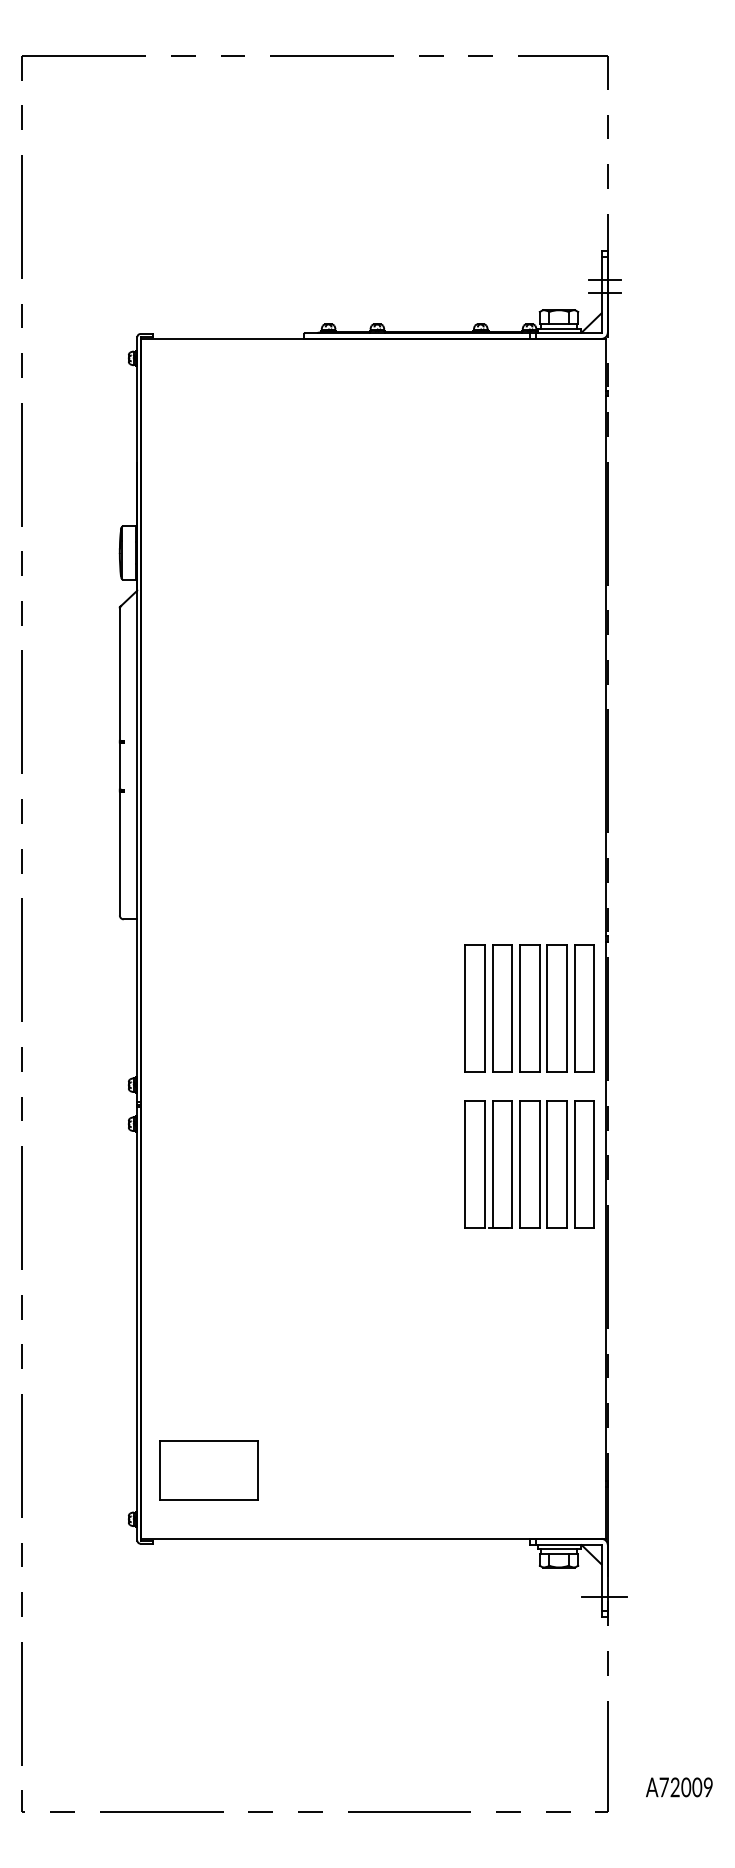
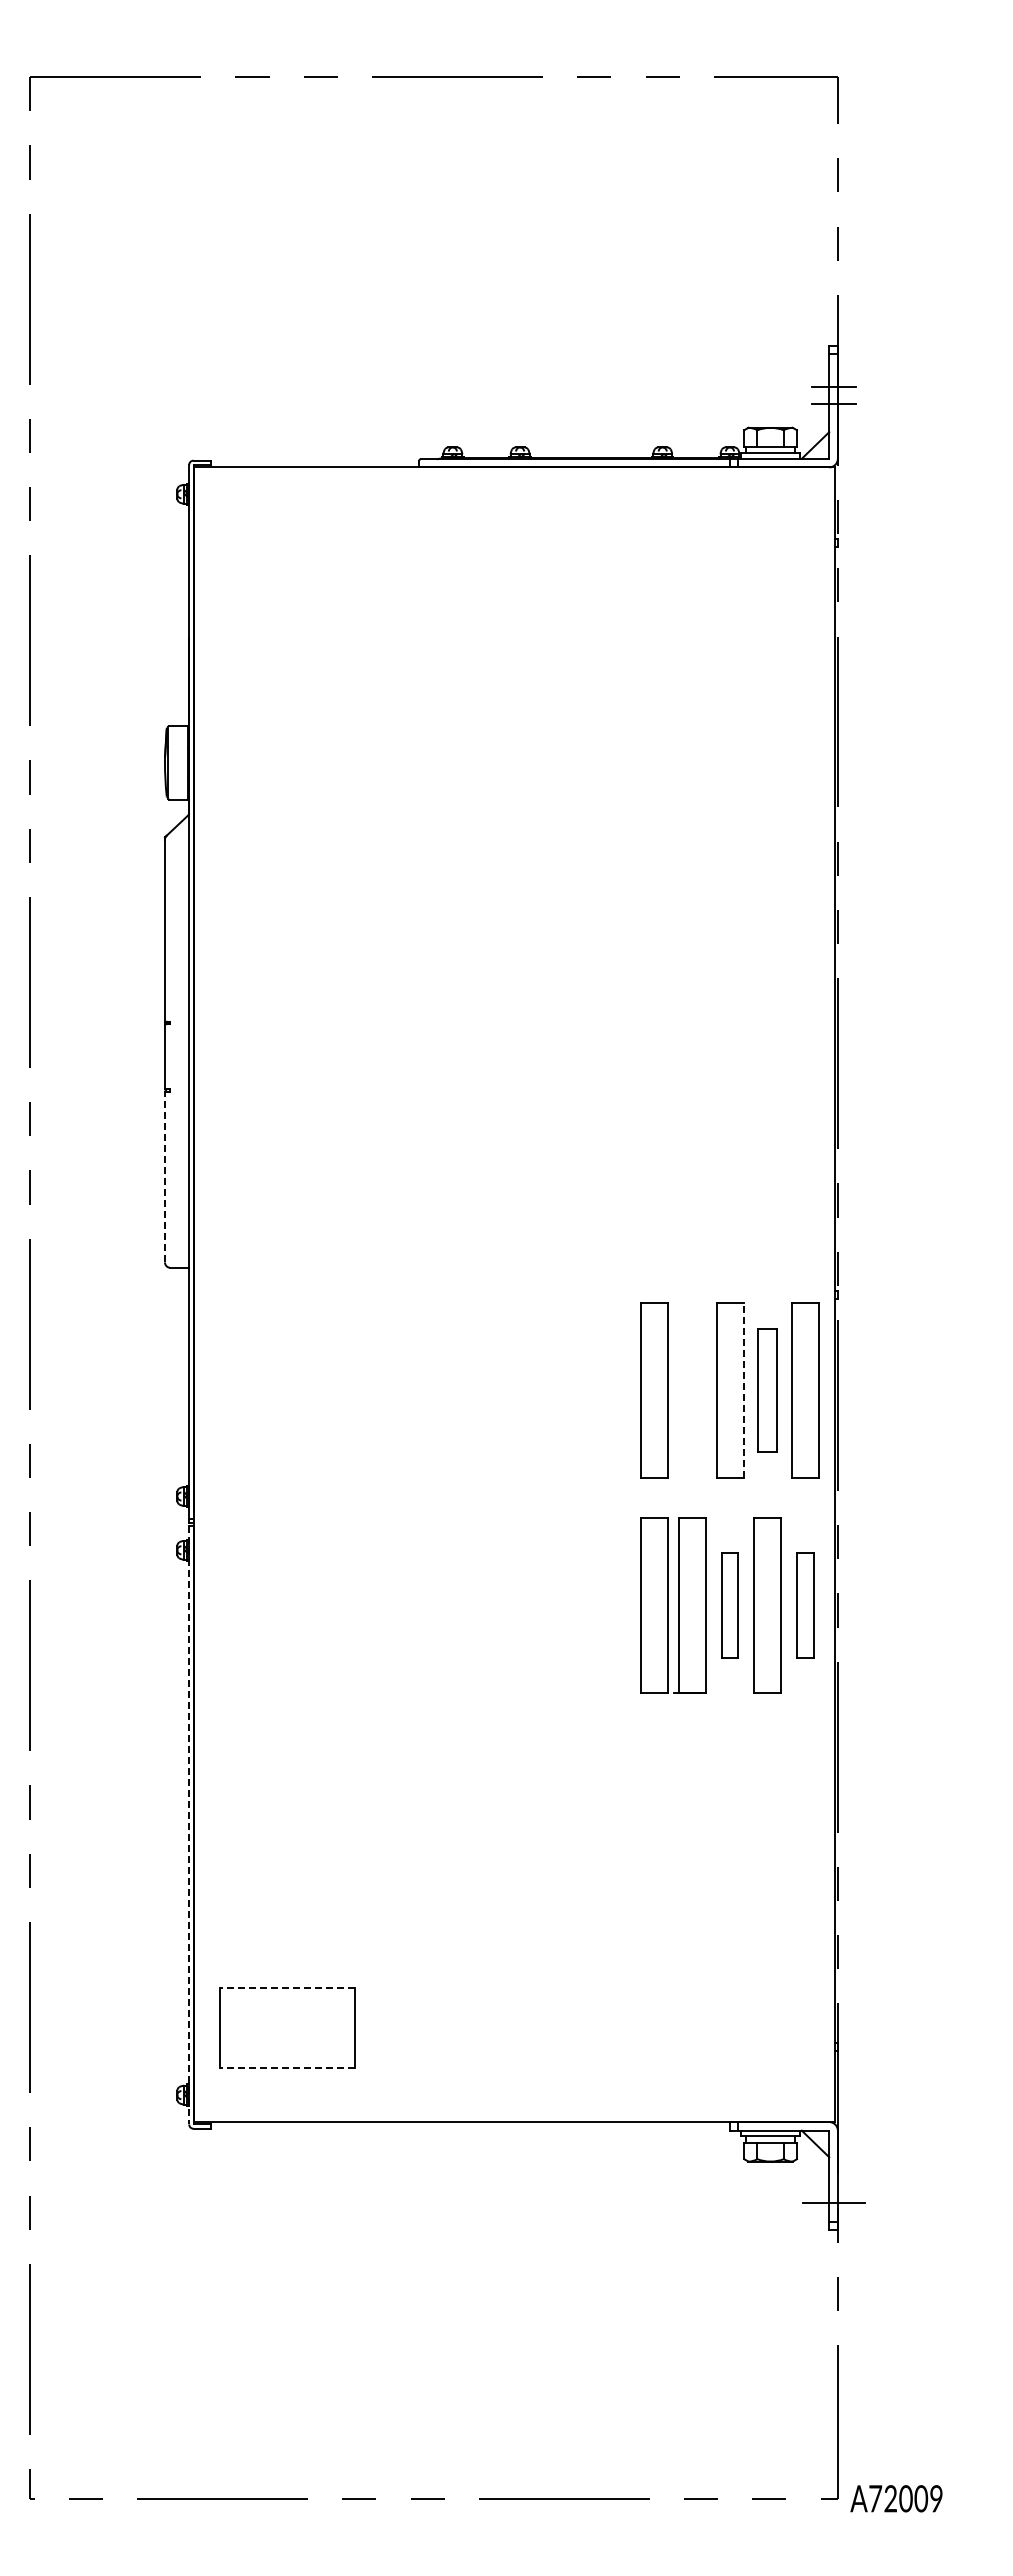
line: (119, 853) -> (164, 1176), solid -> dashed
line: (539, 1007) -> (743, 1389), solid -> dashed
part: (502, 1008) -> (692, 1390), removed
part: (556, 1008) -> (767, 1390), size x0.7
part: (529, 1164) -> (730, 1605), size x0.6
part: (584, 1164) -> (805, 1605), size x0.6
line: (137, 1323) -> (189, 1825), solid -> dashed
line: (208, 1441) -> (287, 1987), solid -> dashed
line: (208, 1500) -> (287, 2068), solid -> dashed
text: (679, 1787) -> (896, 2498), moved

